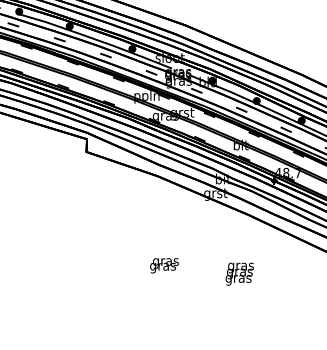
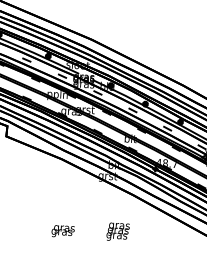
text: (239, 273) -> (117, 231), moved

